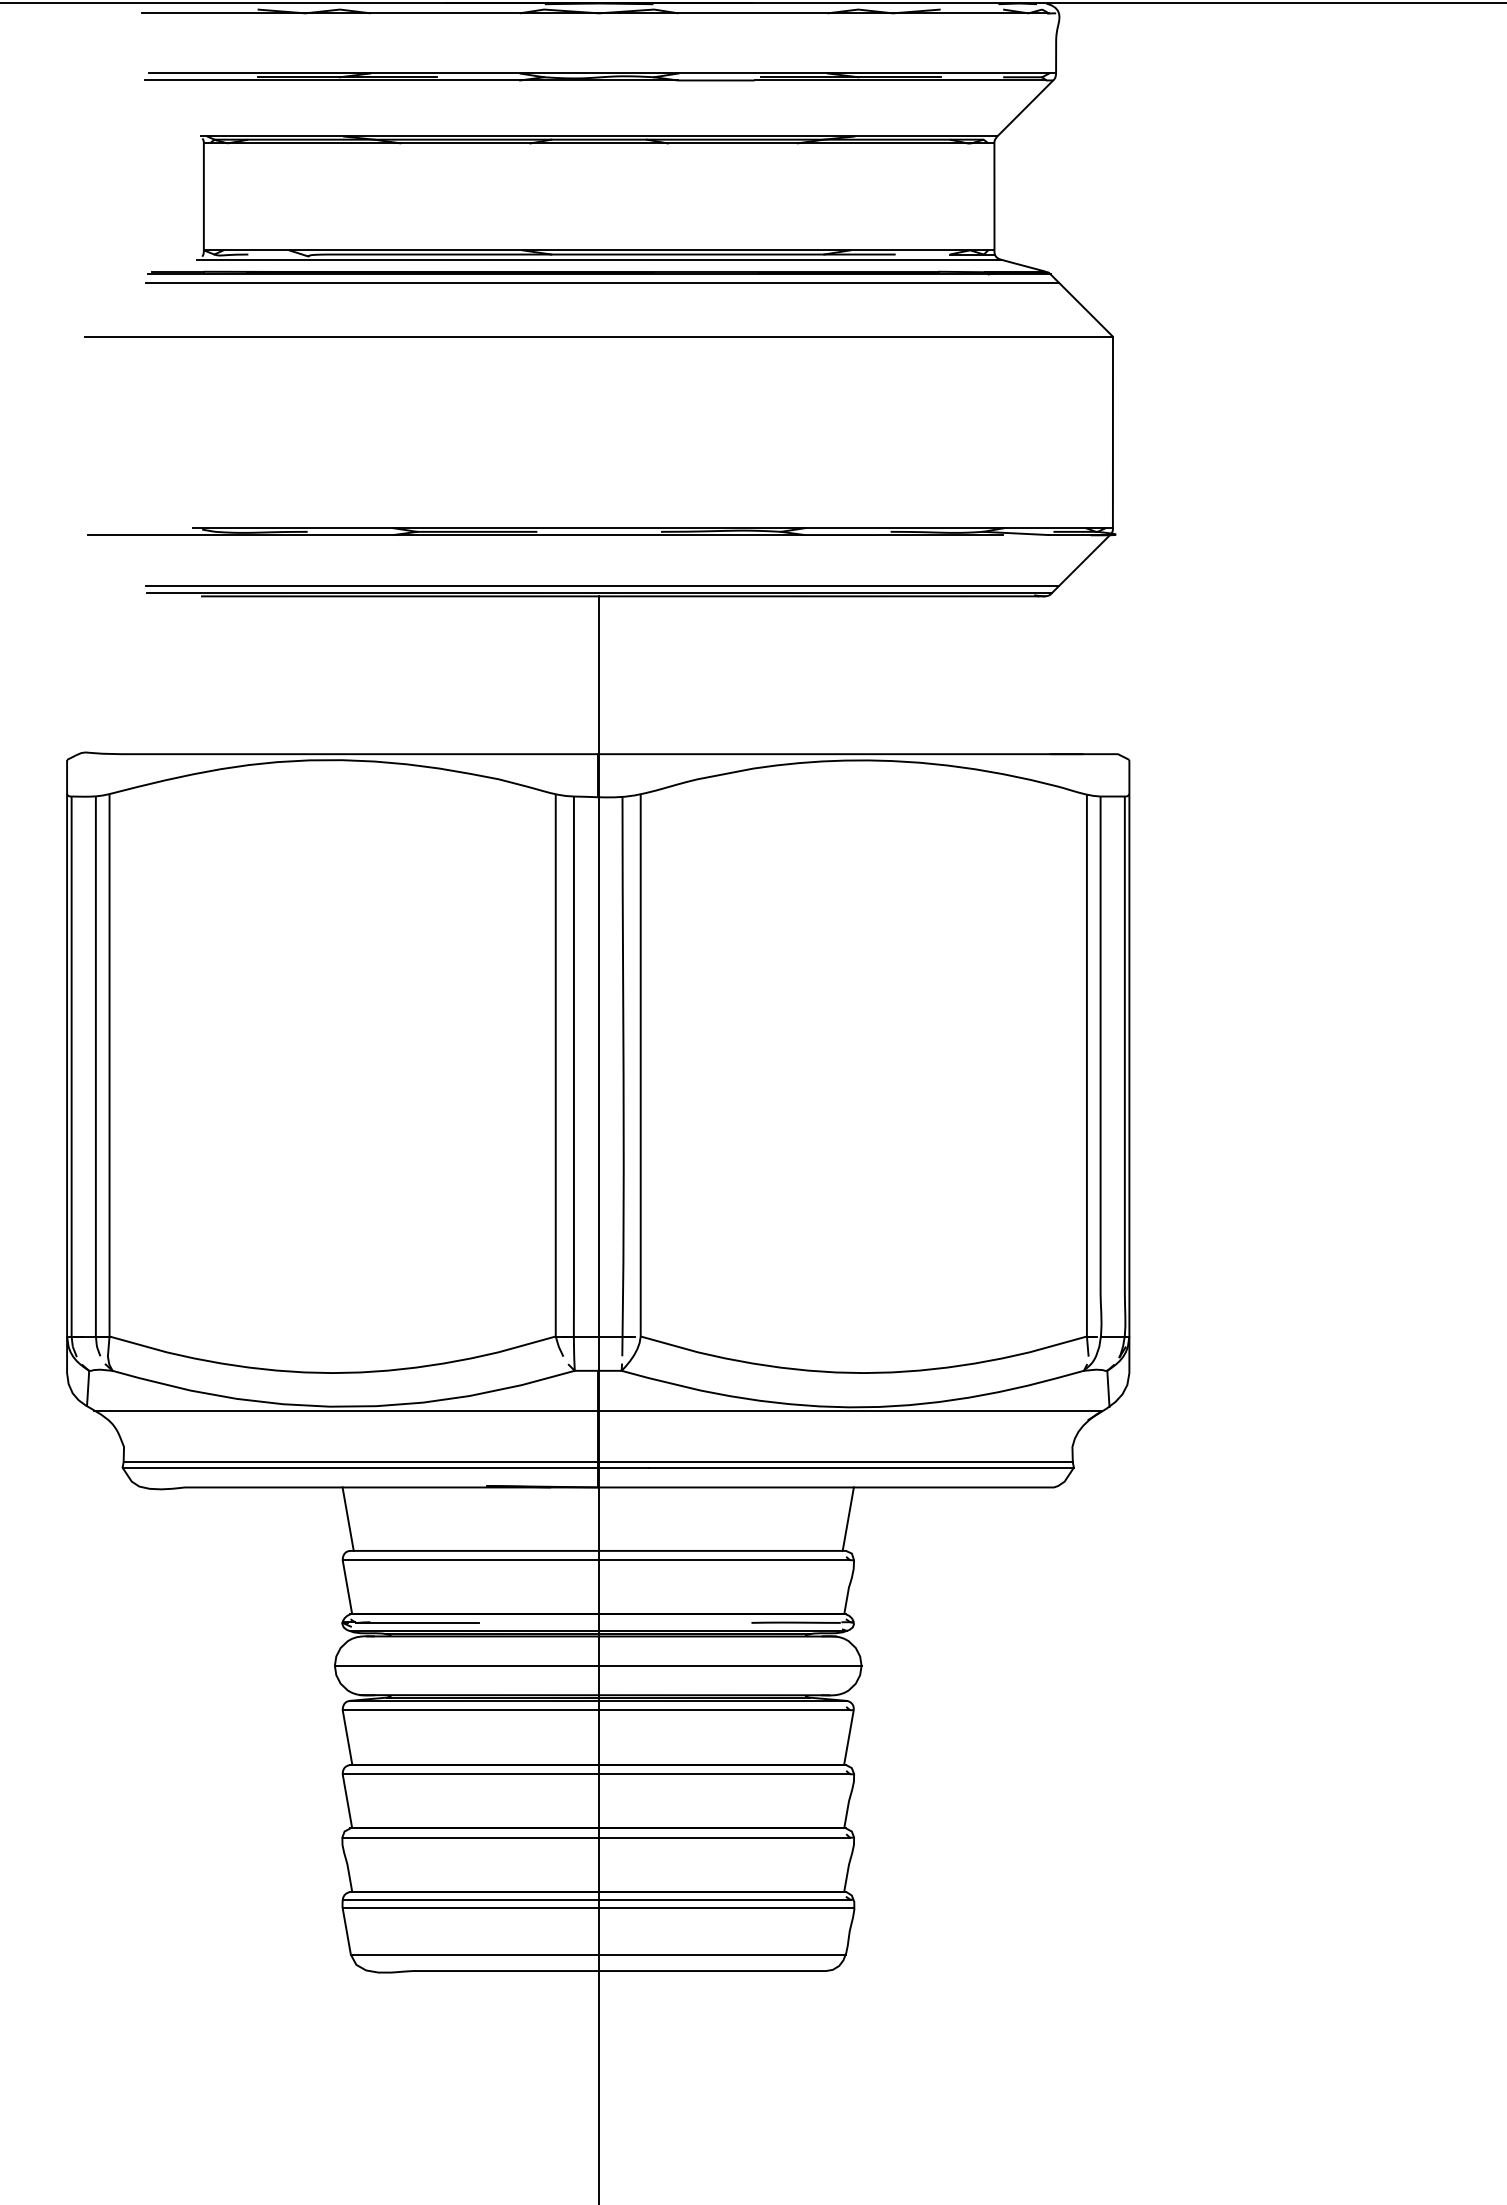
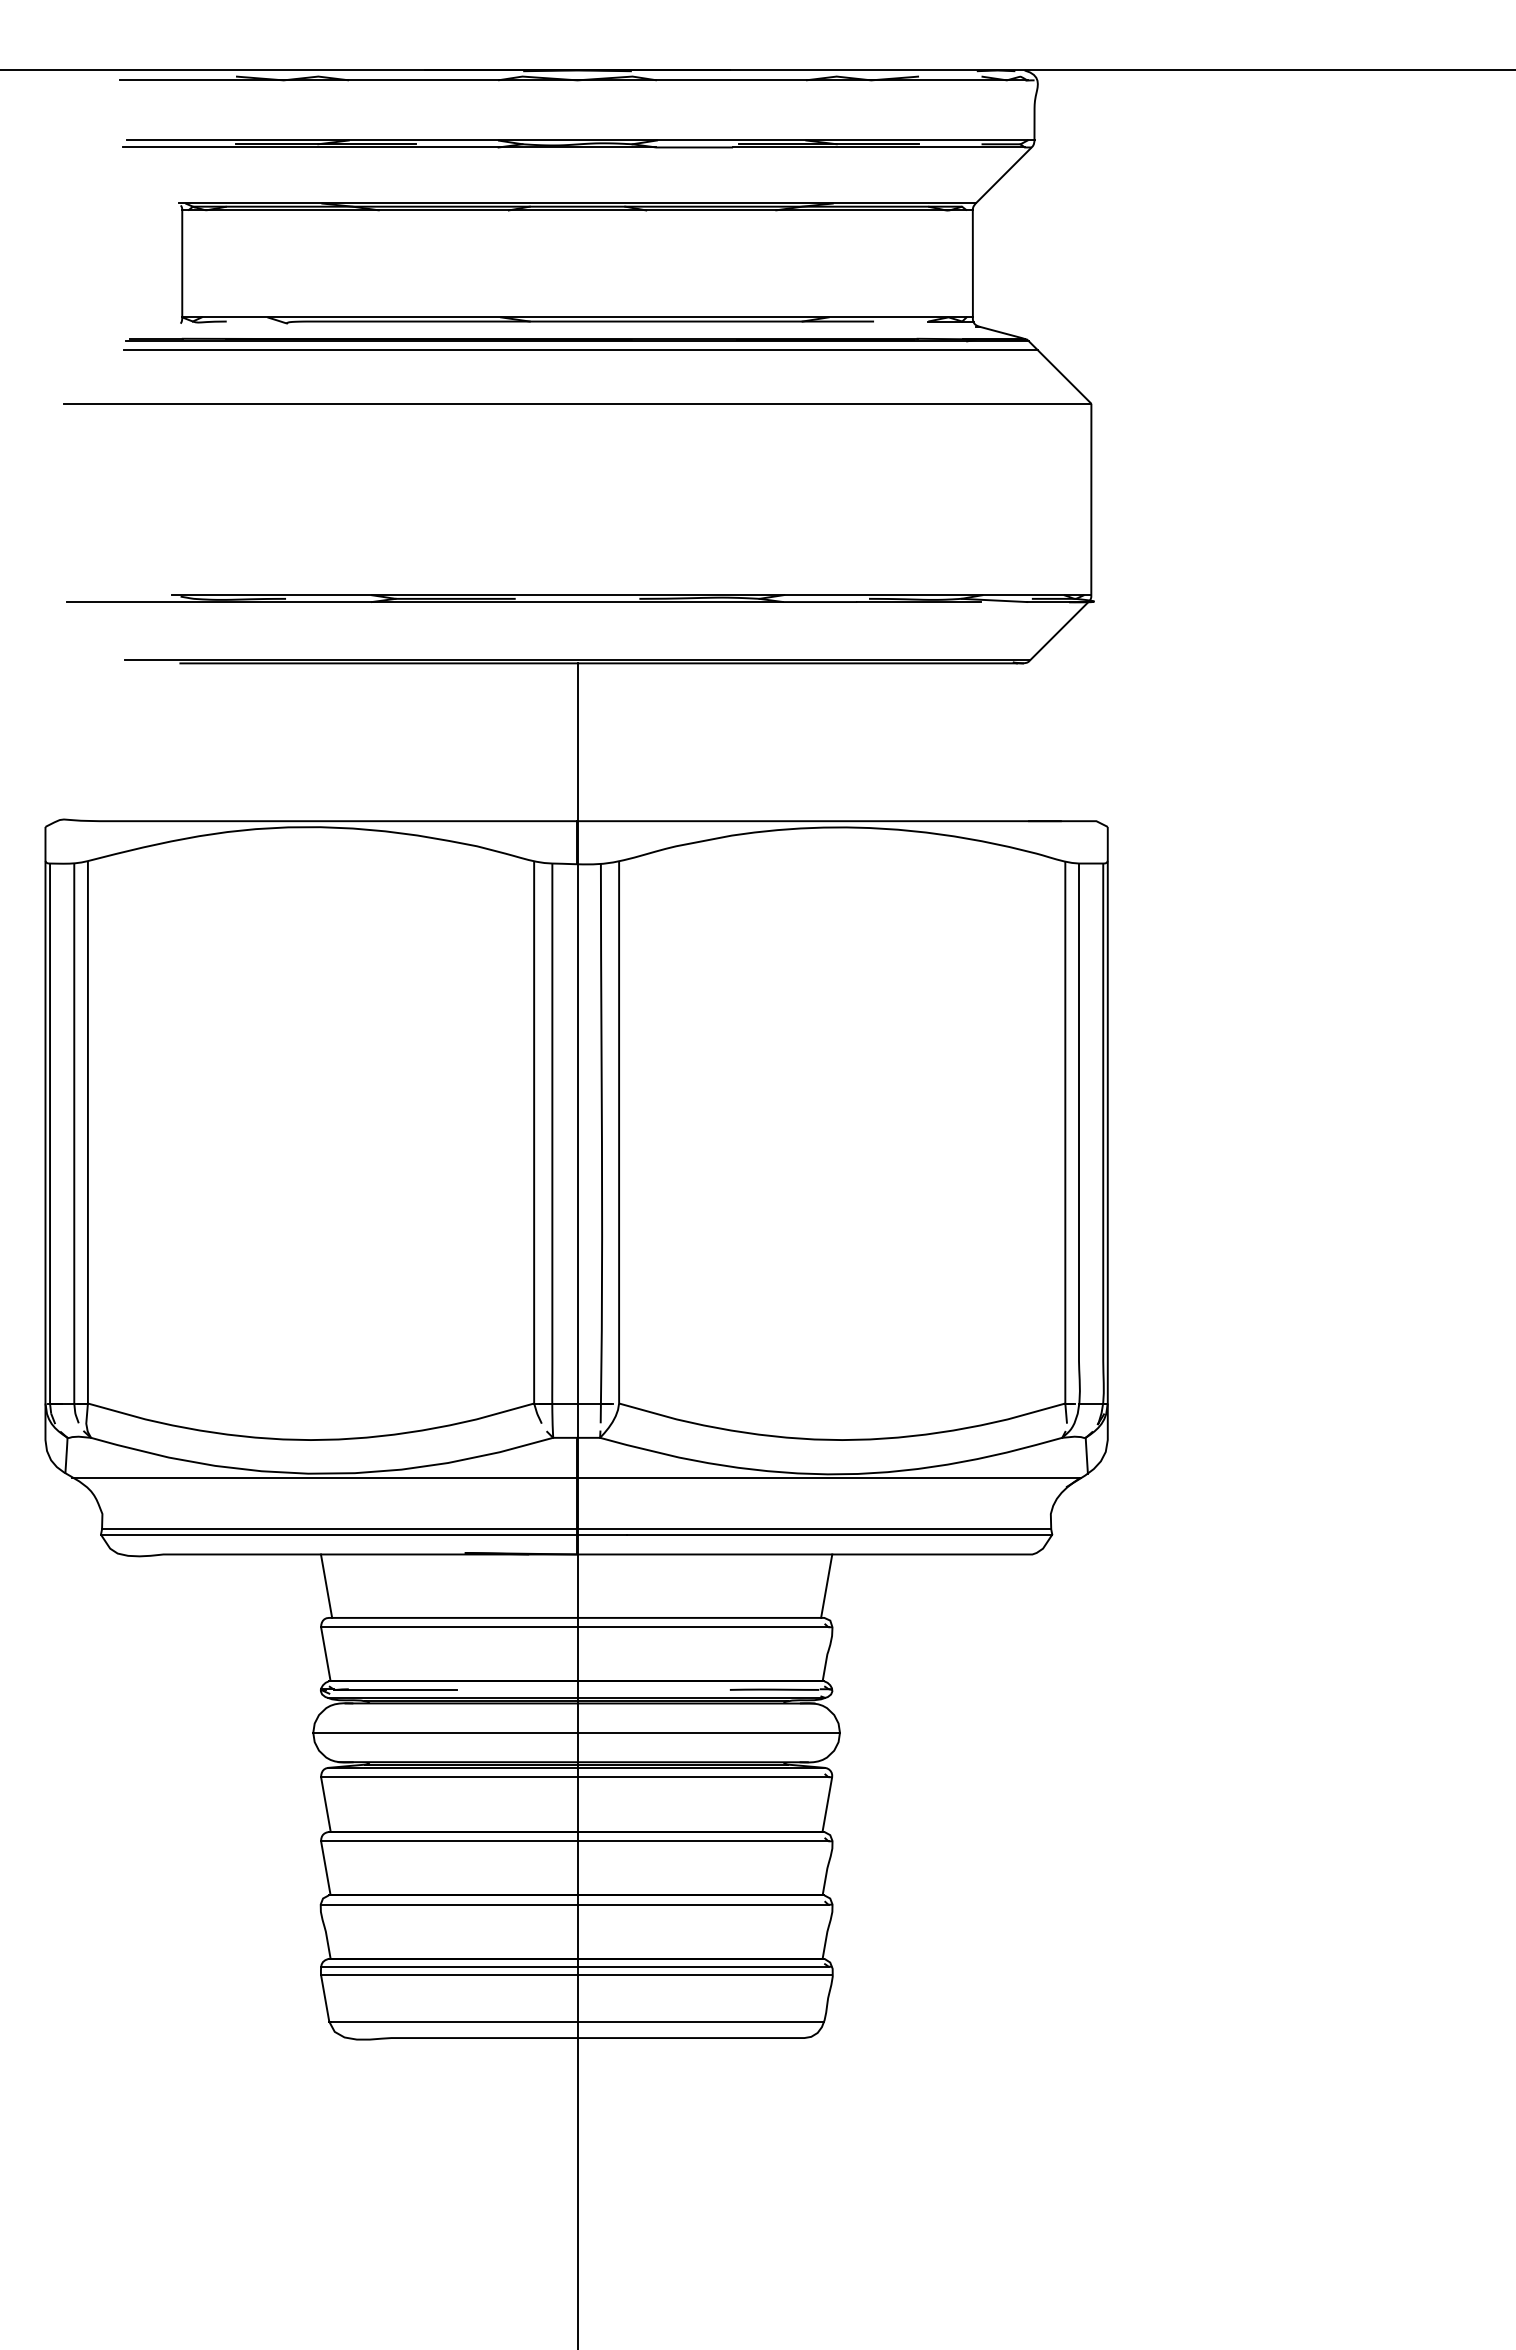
line: (599, 259) -> (577, 326), removed
line: (602, 585) -> (580, 652), removed

